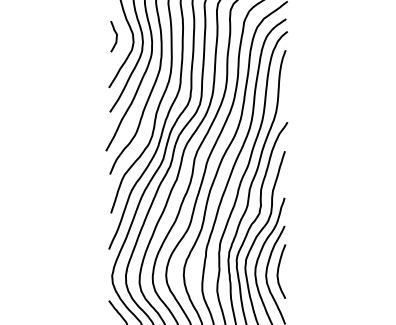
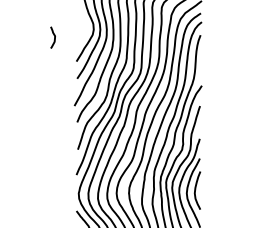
curve: (116, 36) -> (54, 37), moved

